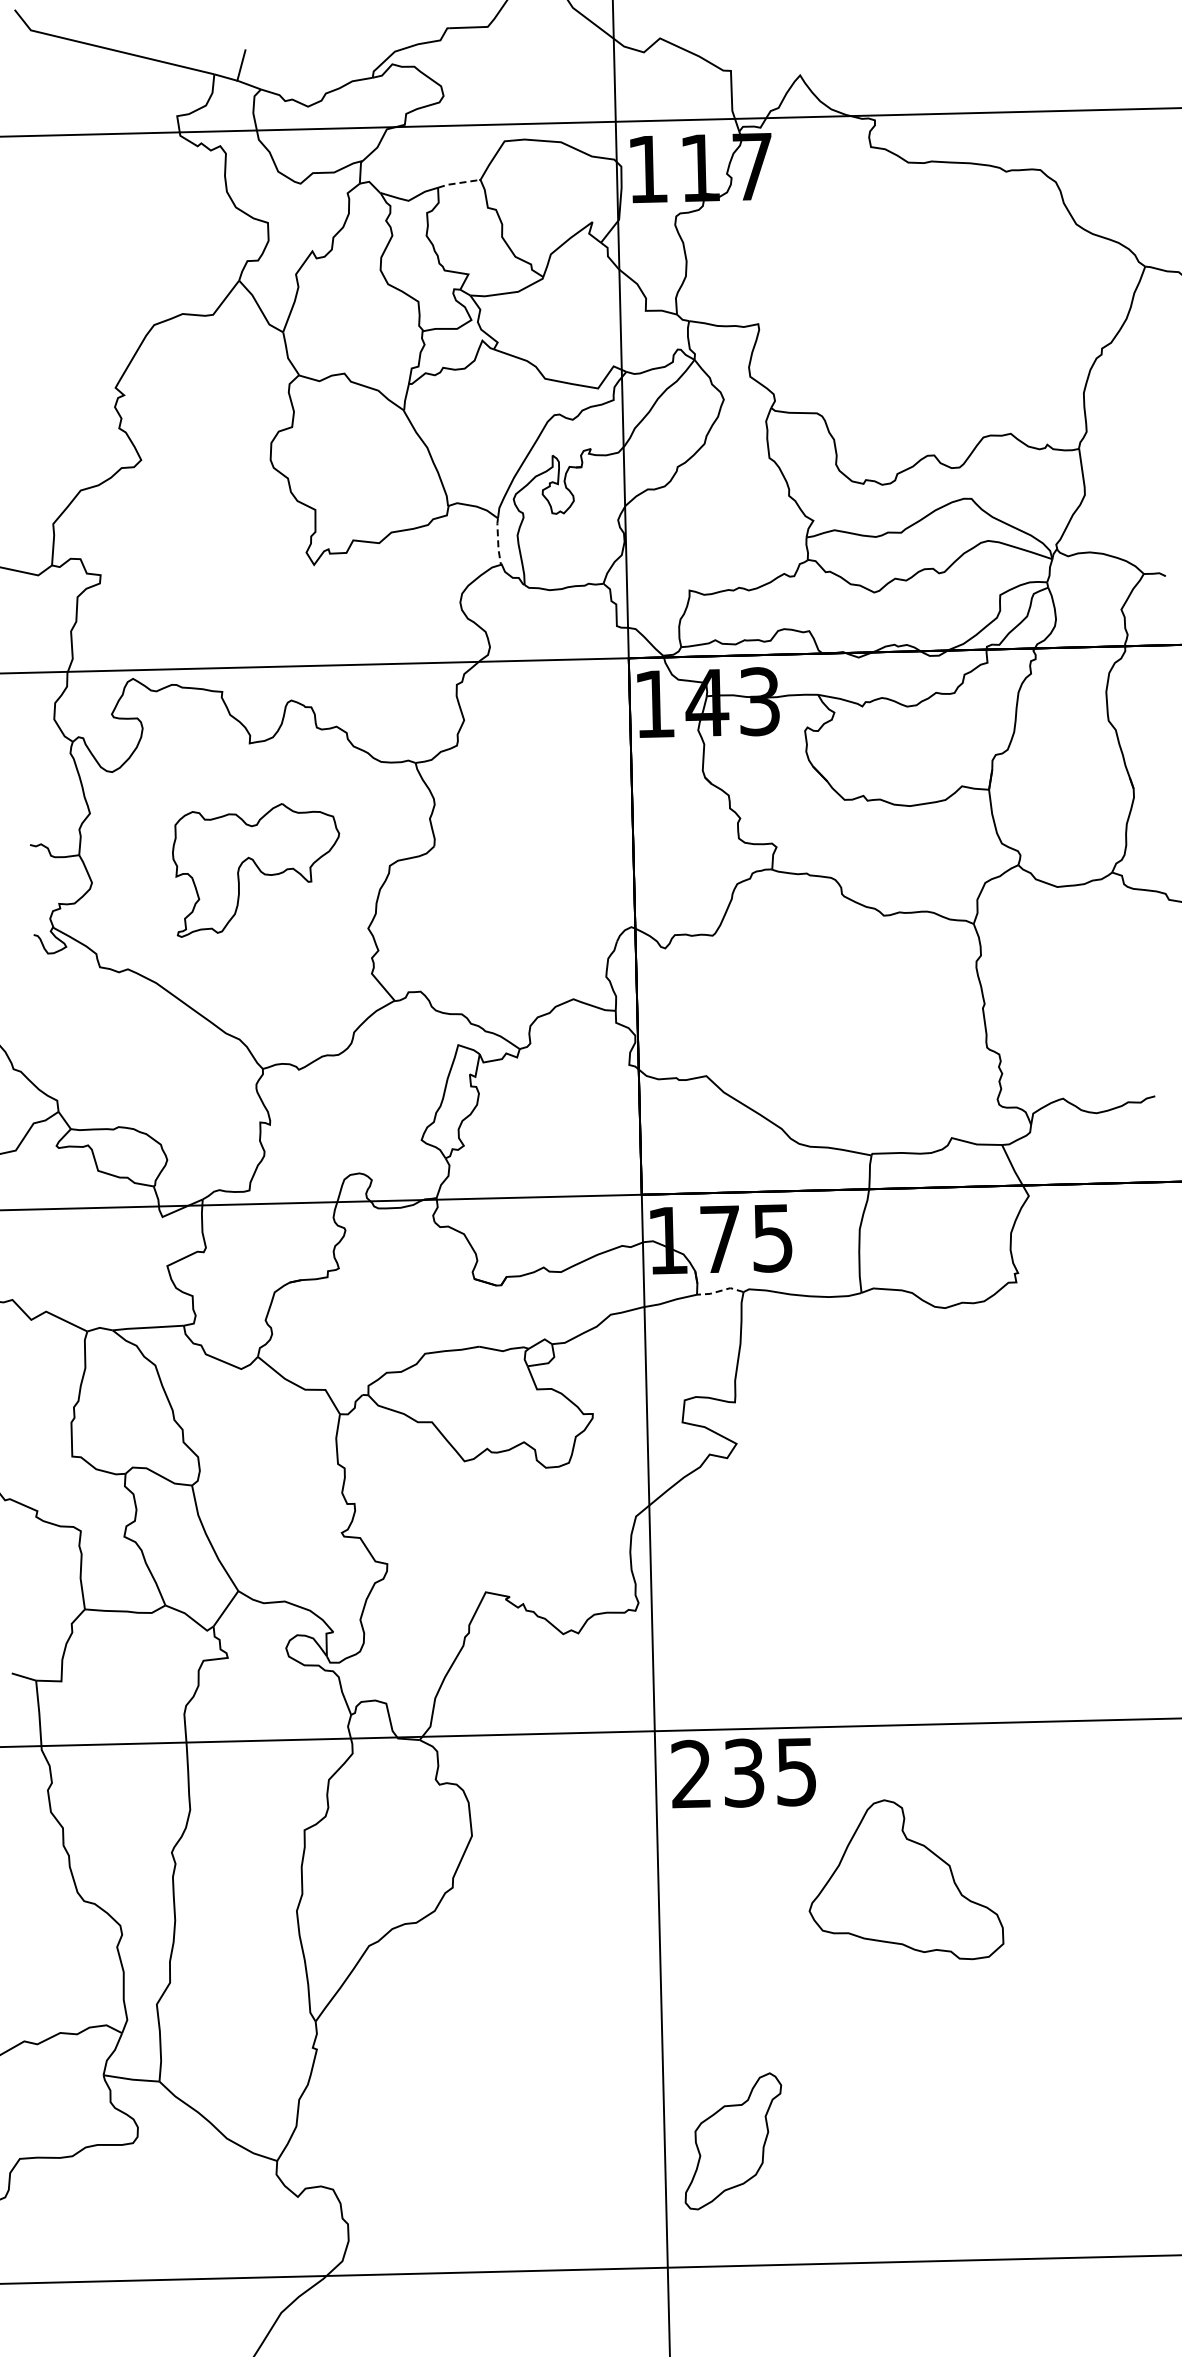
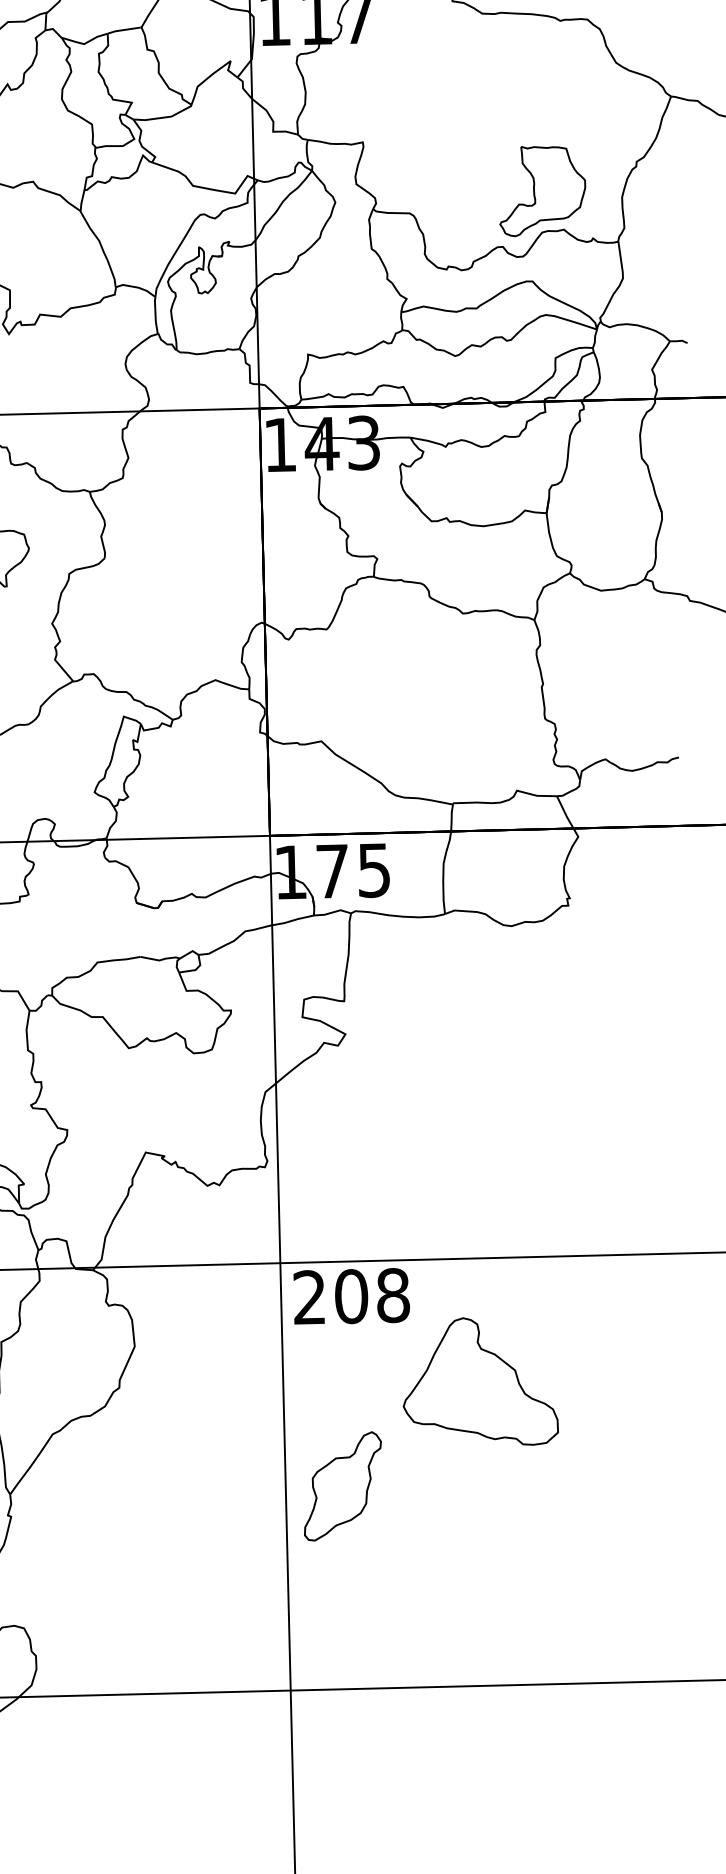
line: (458, 183) -> (123, 30), dashed -> solid
part: (984, 385) -> (542, 191), added
line: (498, 541) -> (155, 315), dashed -> solid
line: (720, 1291) -> (332, 912), dashed -> solid
text: (770, 1772) -> (372, 1296), 235 -> 208
part: (733, 2141) -> (343, 1486), moved

